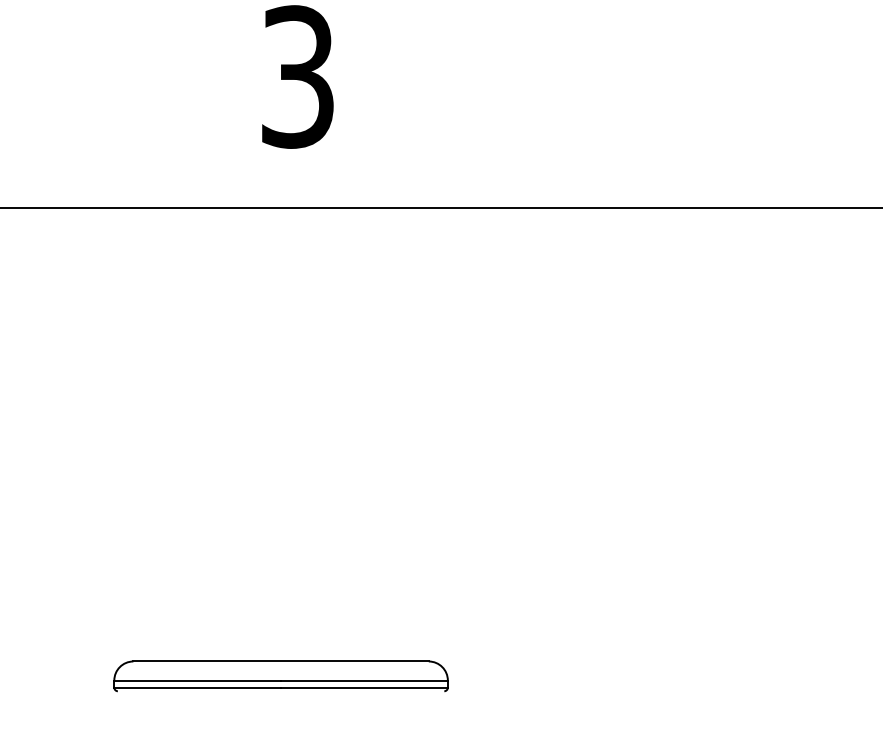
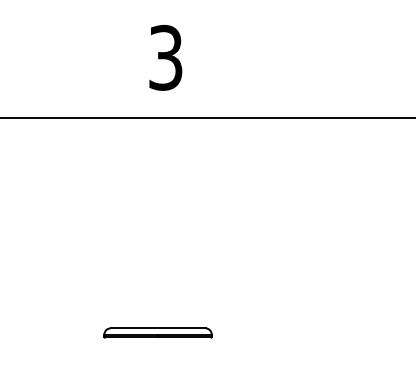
part: (279, 674) -> (157, 332), size x0.7

